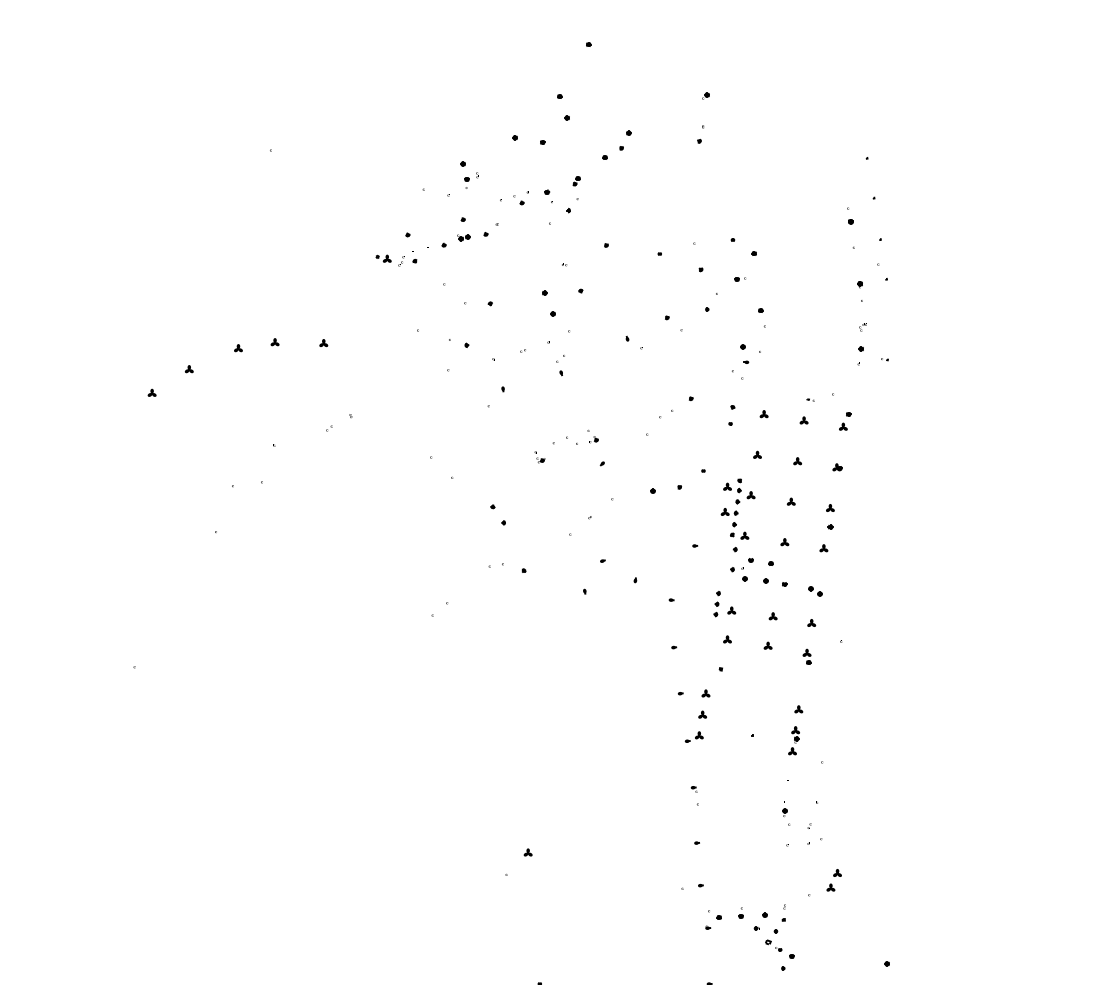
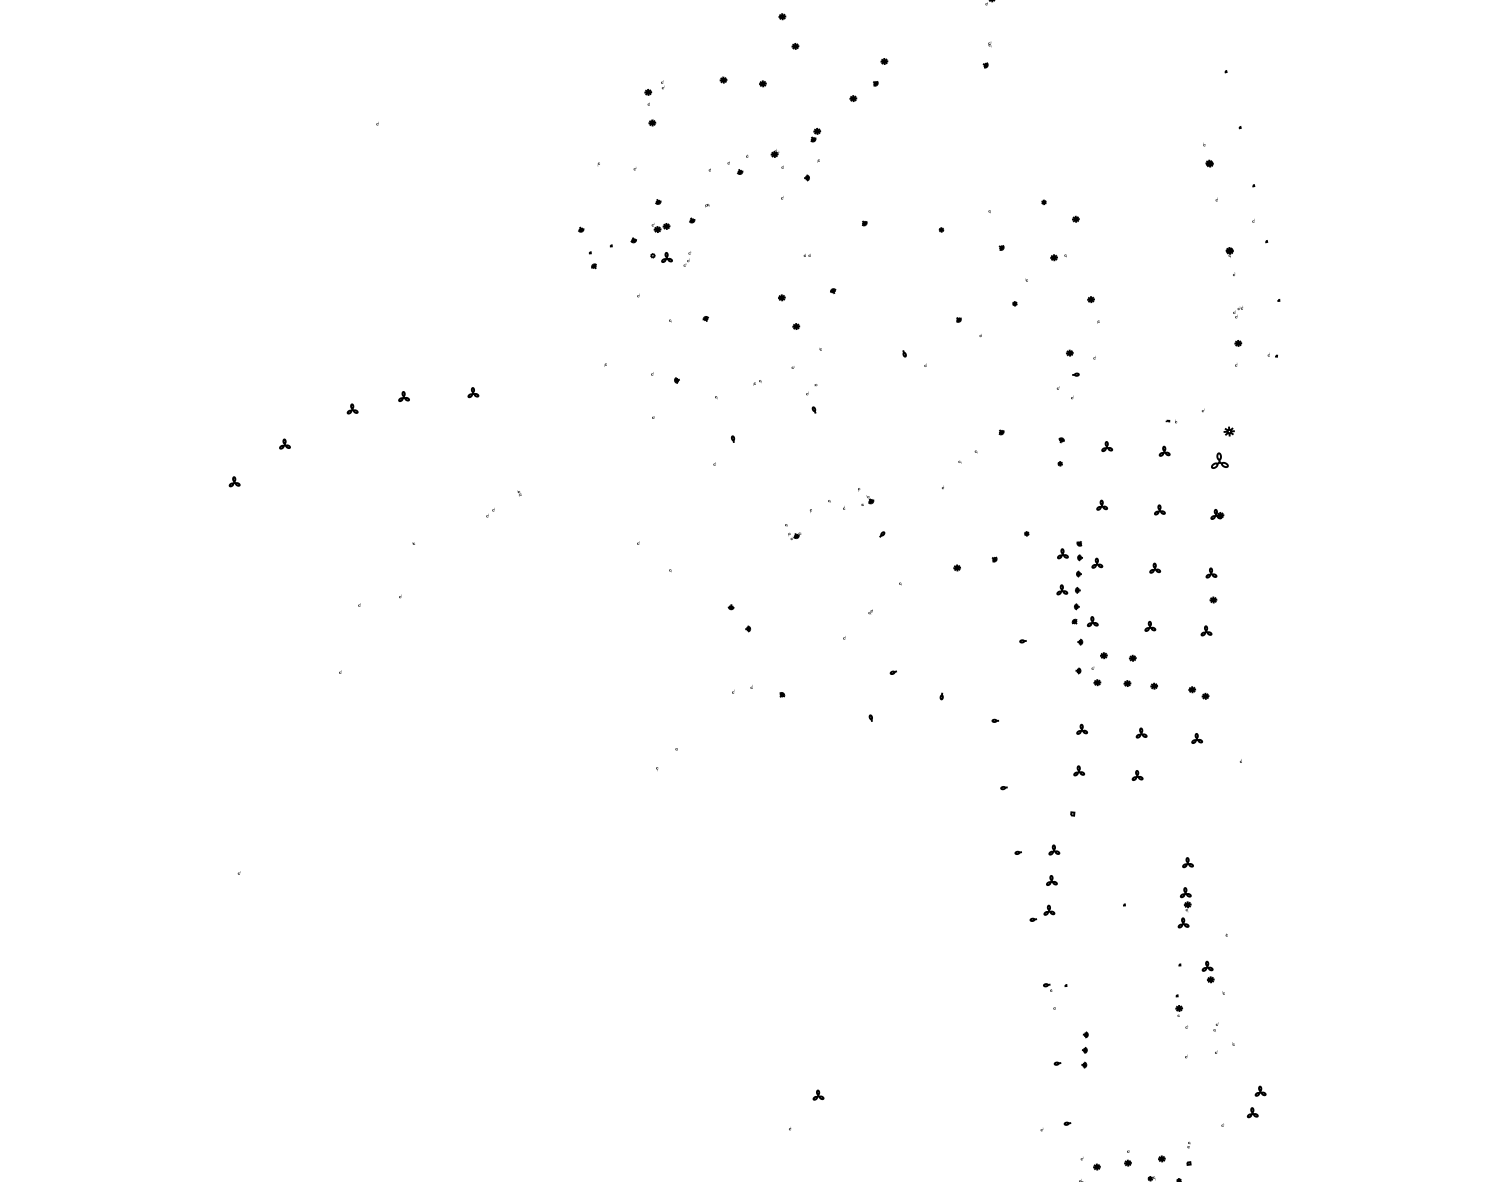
part: (471, 180) -> (654, 93), moved
part: (389, 260) -> (670, 259), moved
part: (845, 421) -> (1223, 448), size x1.6
part: (716, 604) -> (1084, 1050), moved
part: (806, 656) -> (1206, 971), moved

